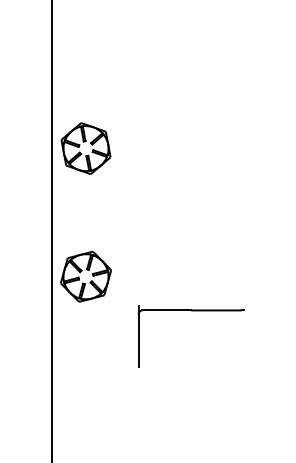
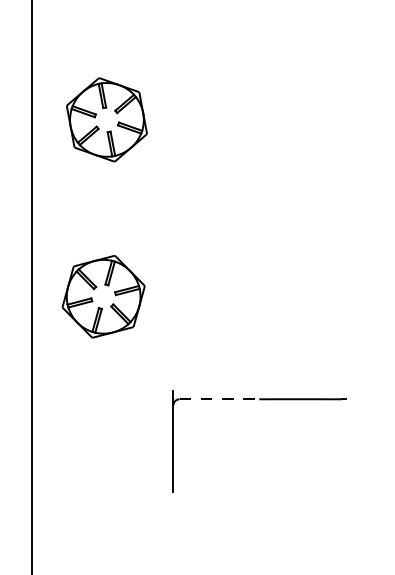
part: (85, 148) -> (106, 119), moved
part: (85, 276) -> (102, 296), moved
line: (167, 310) -> (220, 399), solid -> dashed

